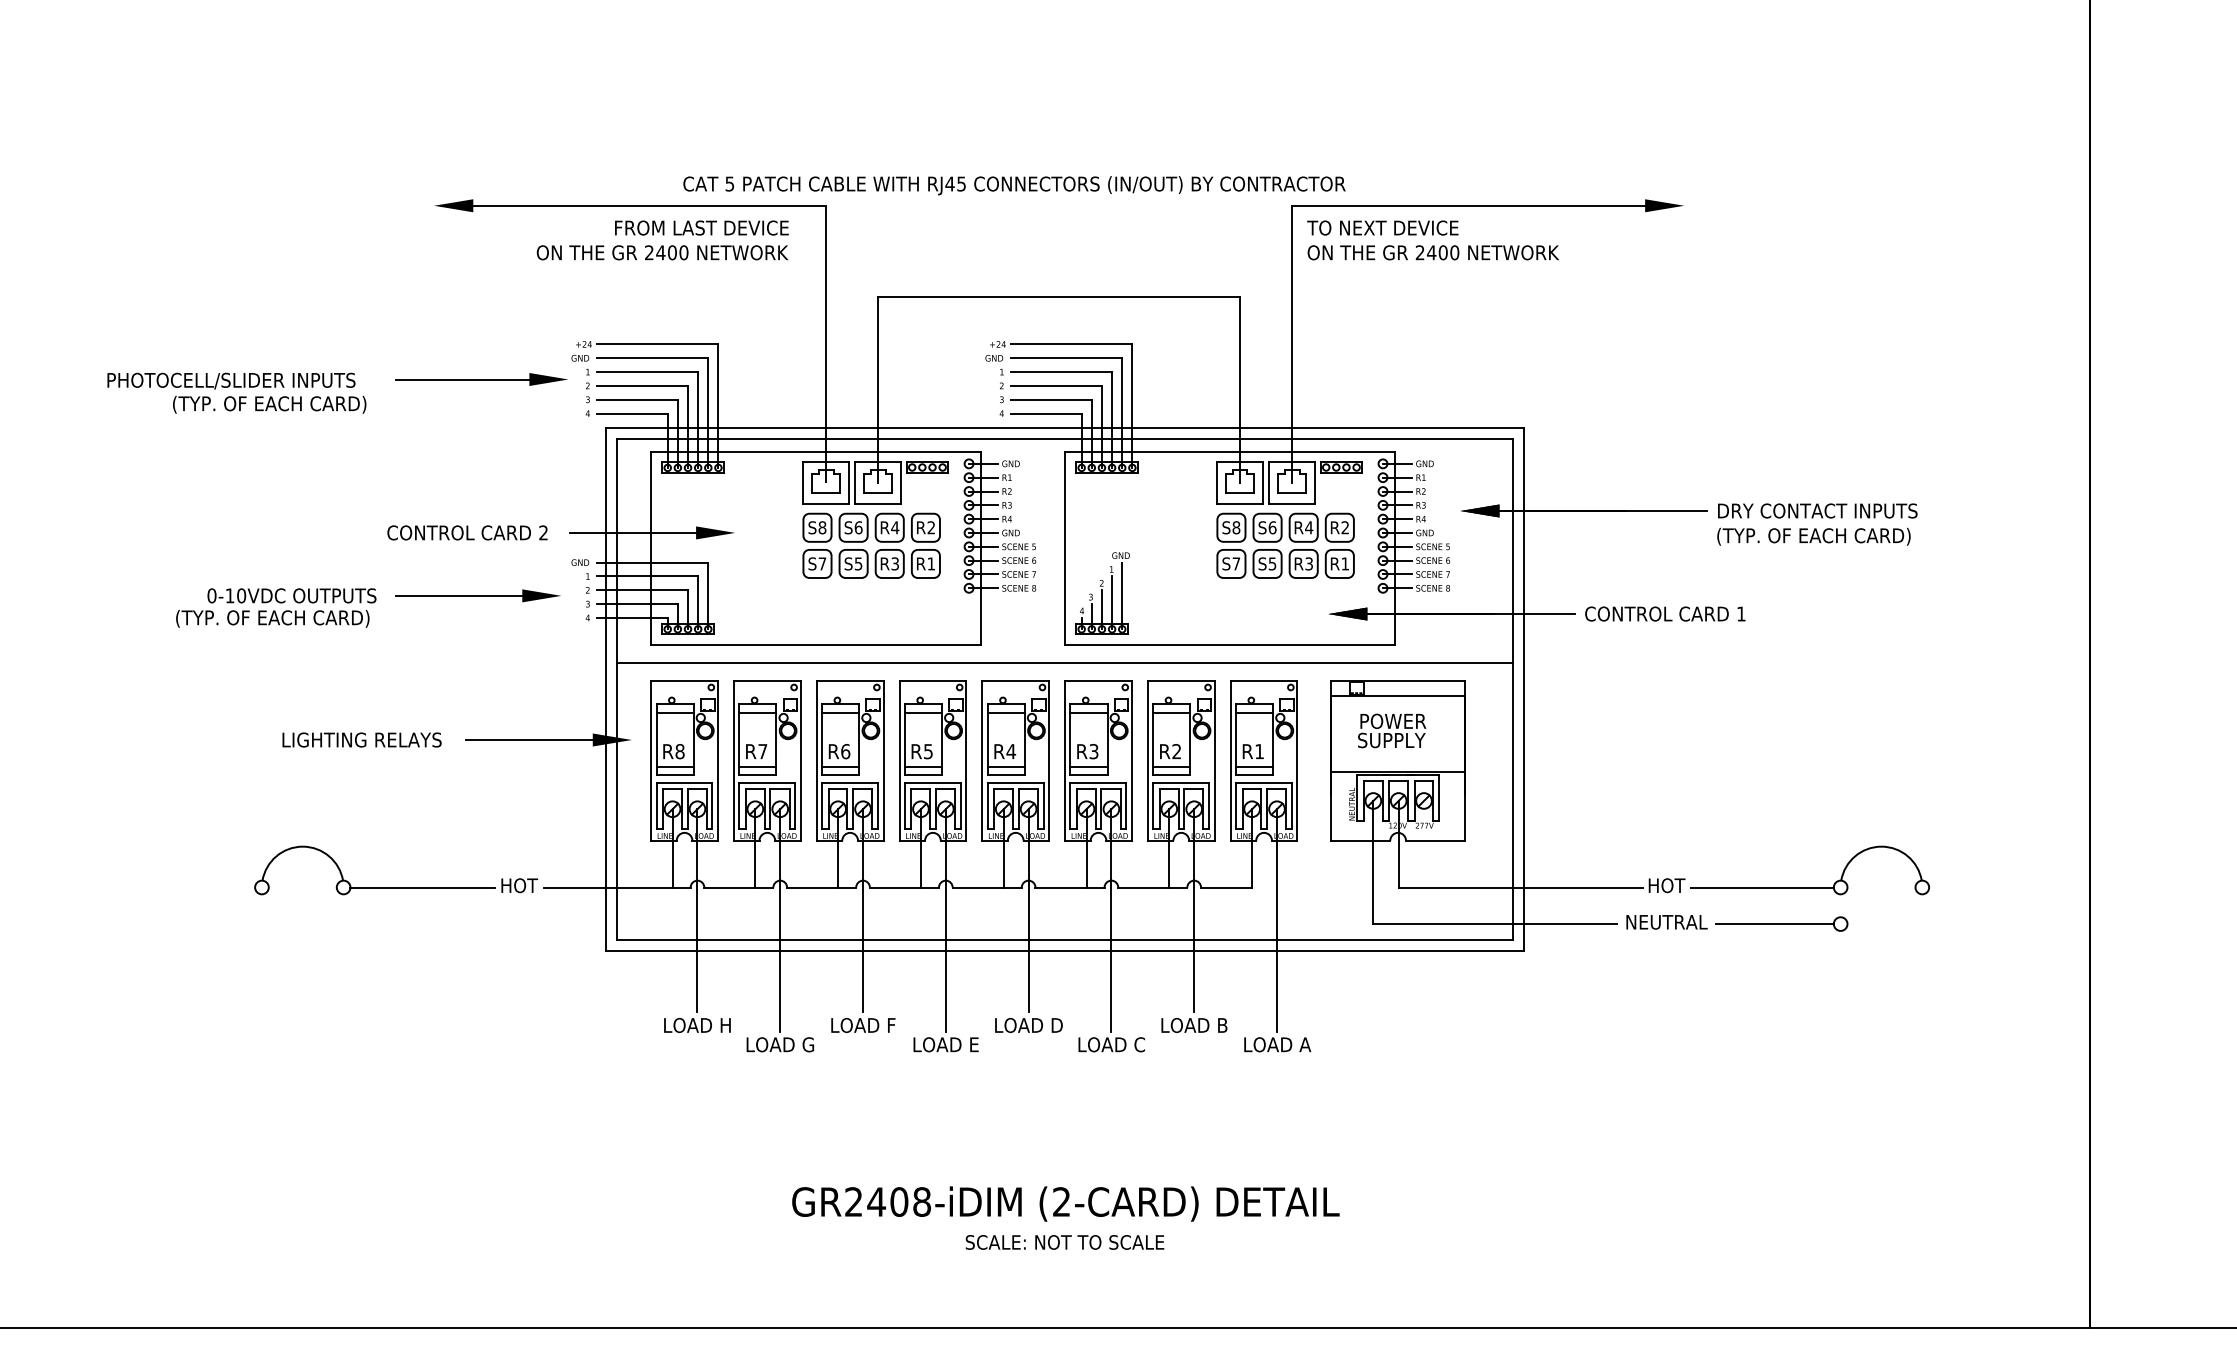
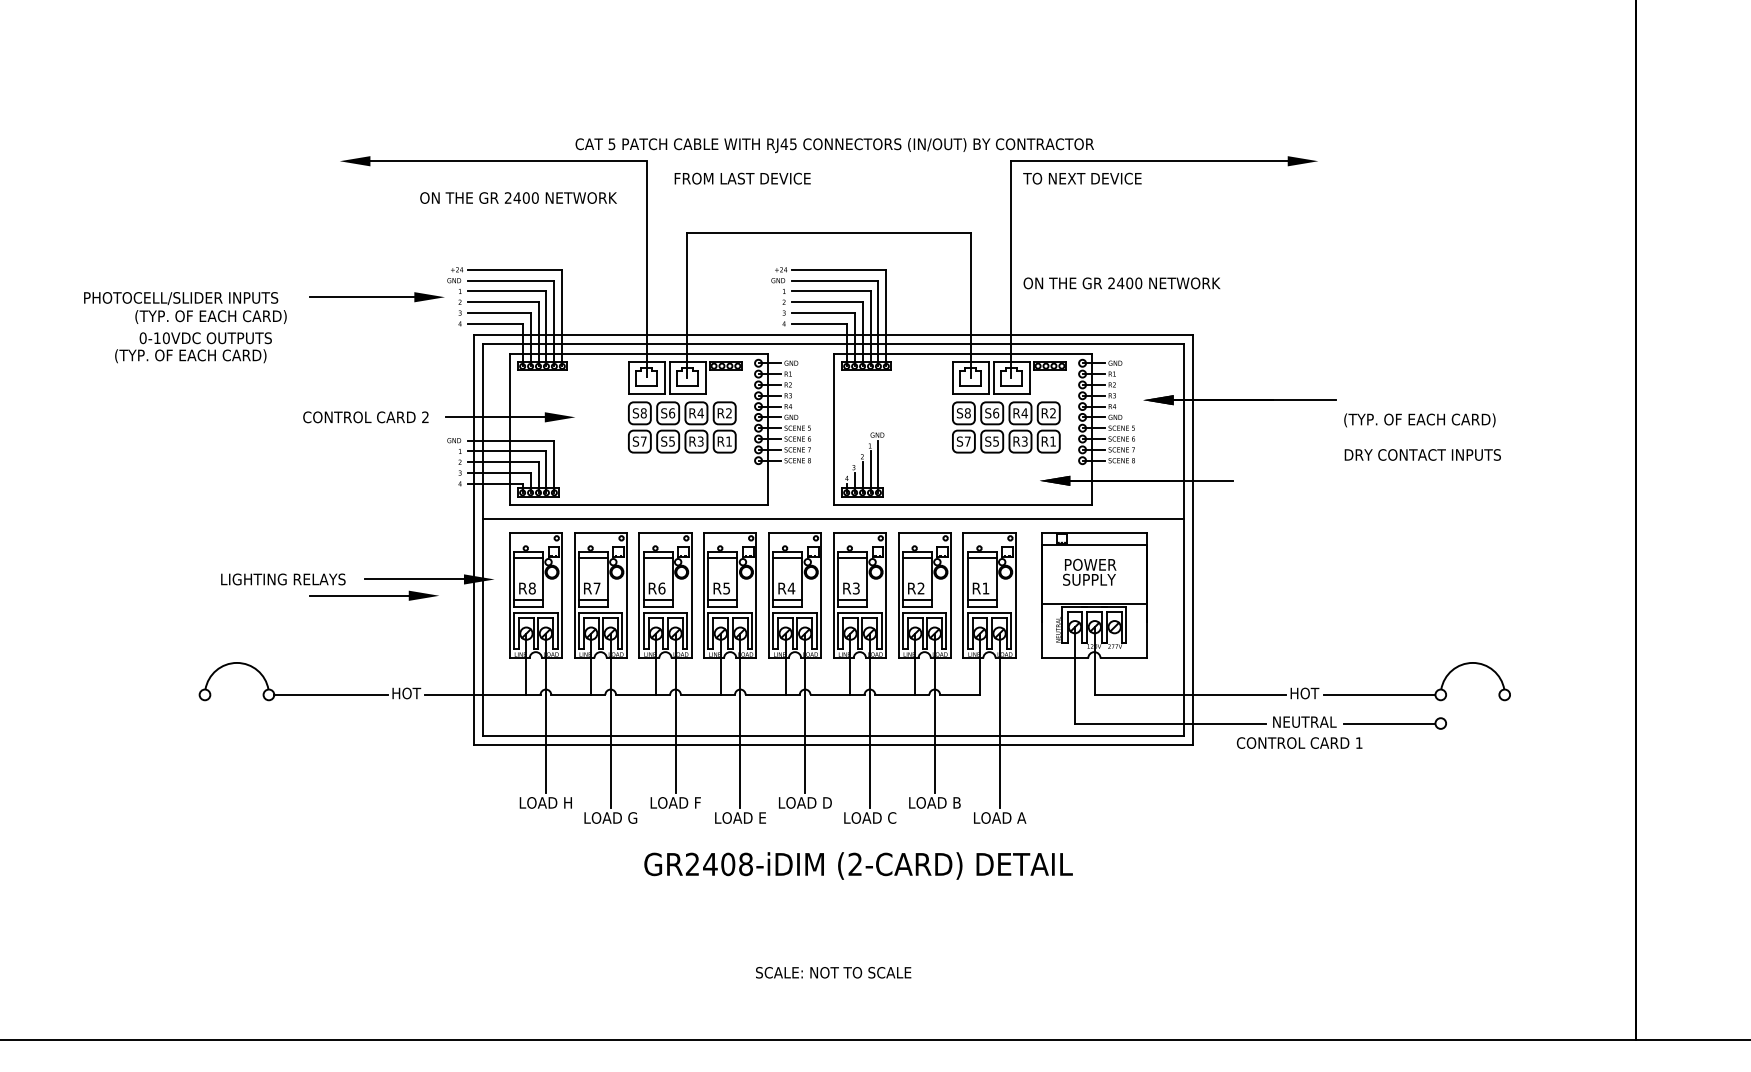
text: (1014, 185) -> (834, 145), moved
text: (701, 227) -> (742, 178), moved
text: (1432, 252) -> (1121, 283), moved
text: (1817, 510) -> (1422, 454), moved
part: (477, 595) -> (373, 595), moved
text: (276, 607) -> (193, 347), moved
text: (1665, 613) -> (1299, 742), moved
text: (1065, 1203) -> (858, 865), moved

